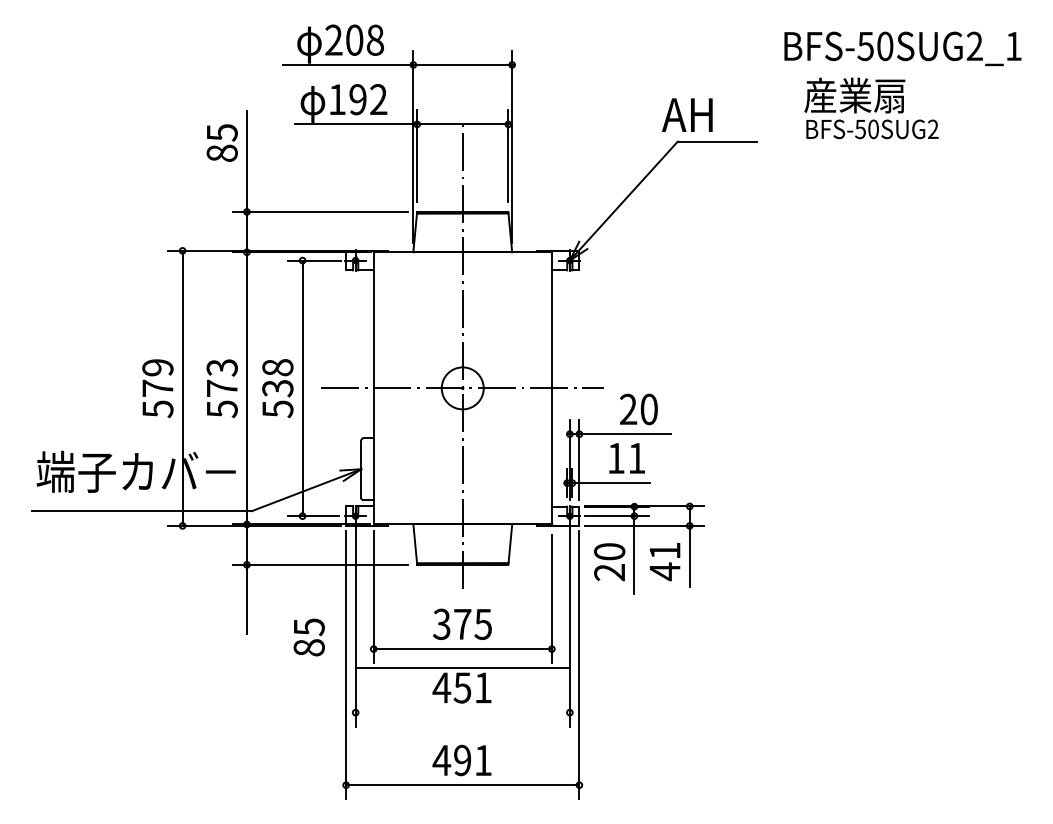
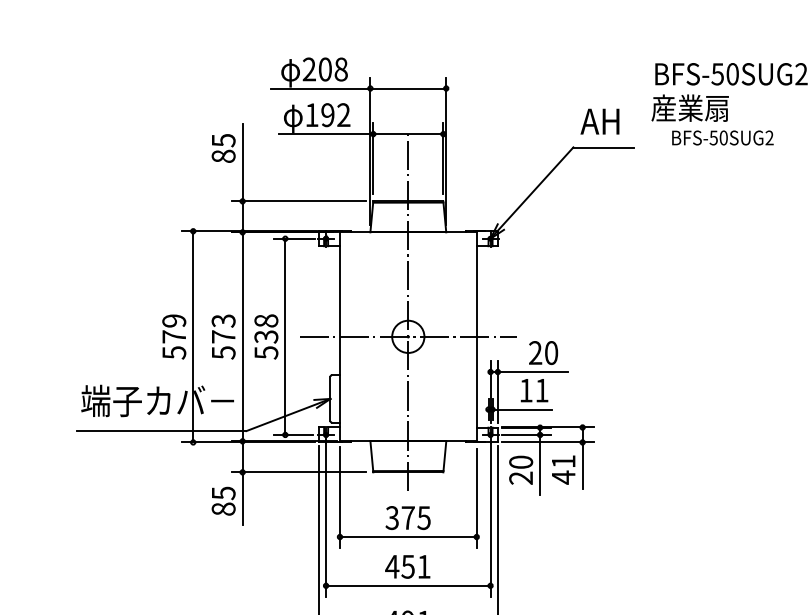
text: (854, 95) -> (689, 108), moved
text: (687, 114) -> (600, 121), moved
text: (308, 637) -> (223, 501), moved
line: (462, 667) -> (408, 585), moved

